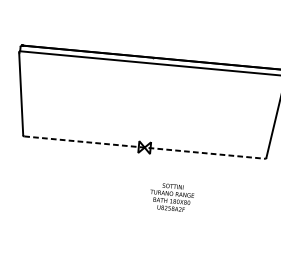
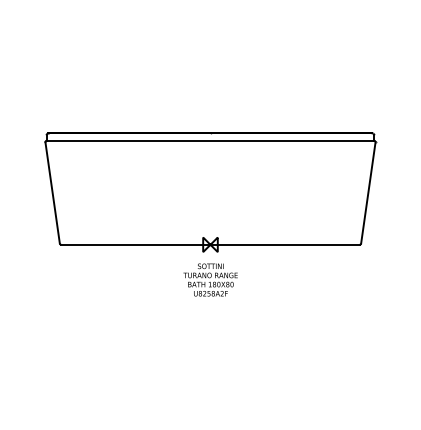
line: (144, 147) -> (210, 244), dashed -> solid
text: (171, 197) -> (210, 279), moved

